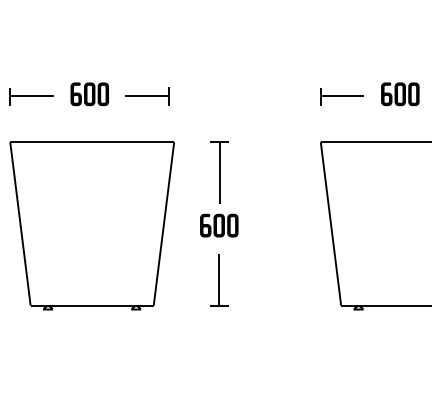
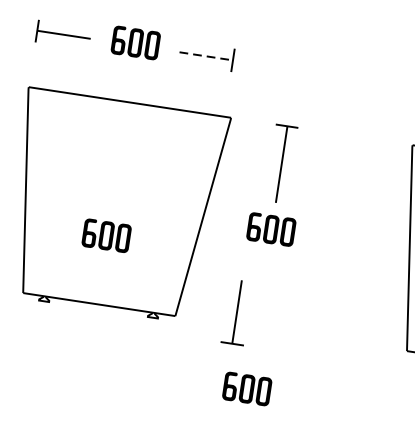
line: (147, 96) -> (206, 56), solid -> dashed
part: (89, 250) -> (106, 236), added
part: (219, 280) -> (237, 312), moved
part: (219, 354) -> (247, 388), added

